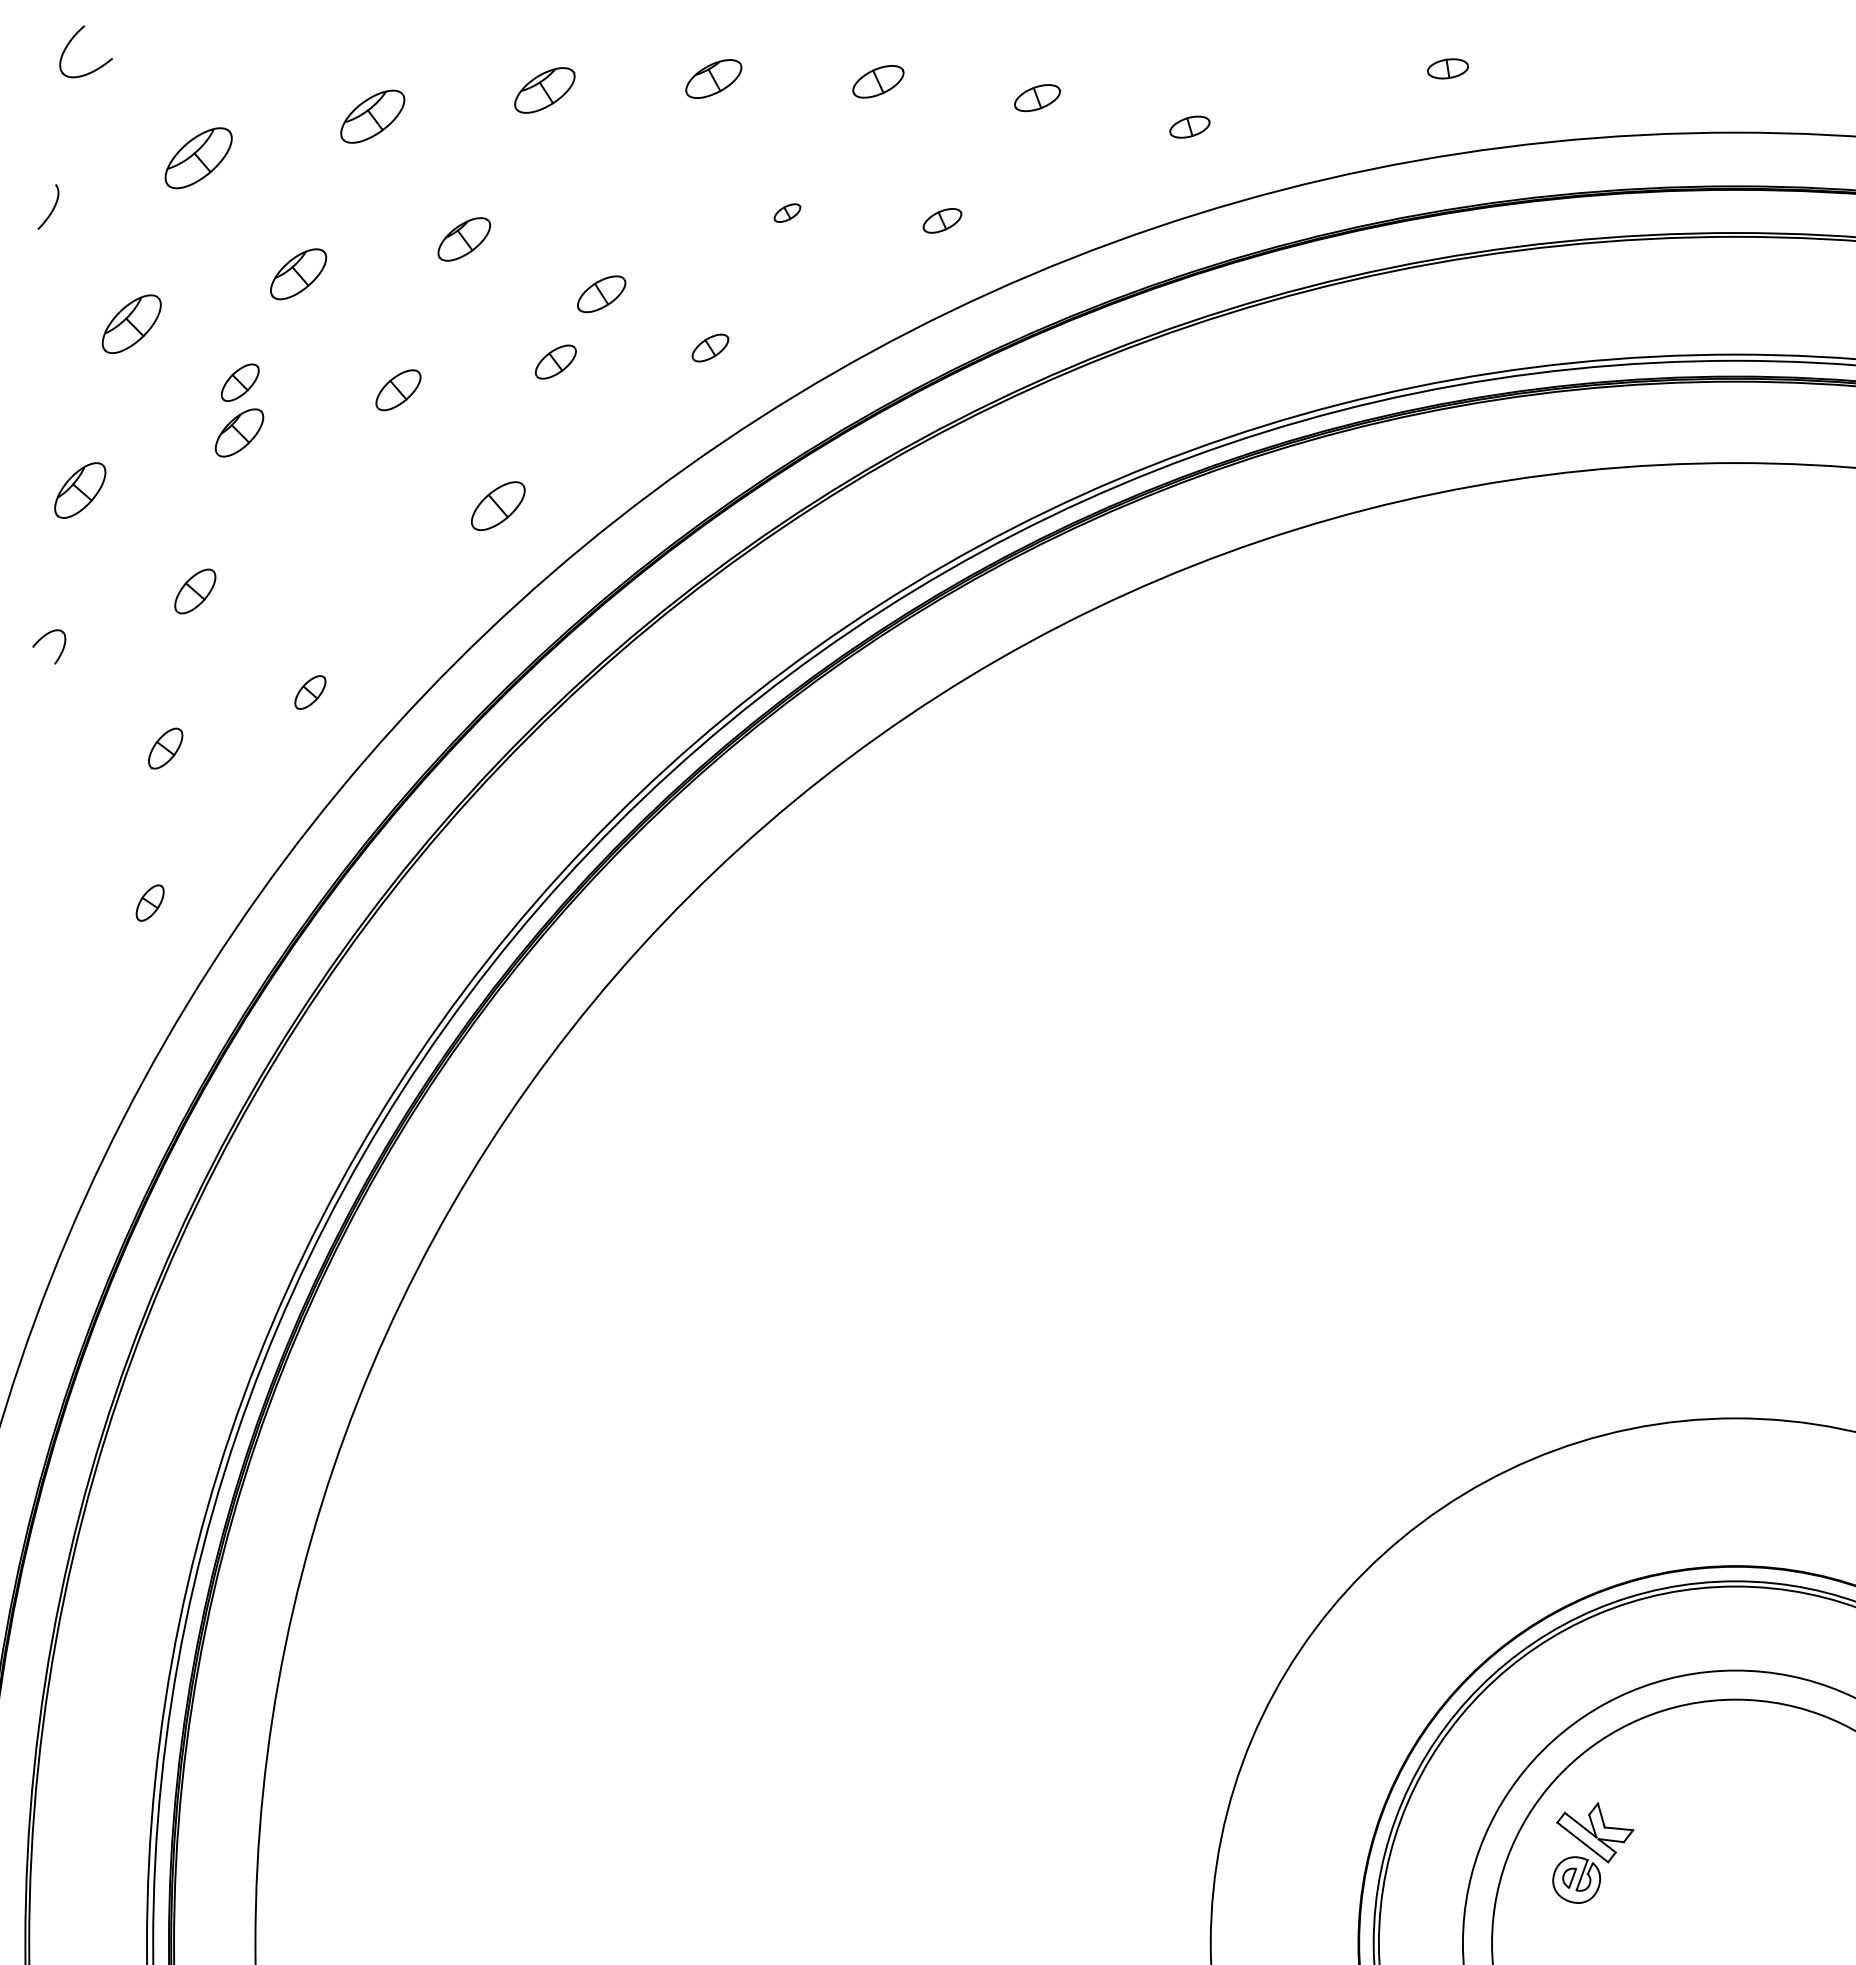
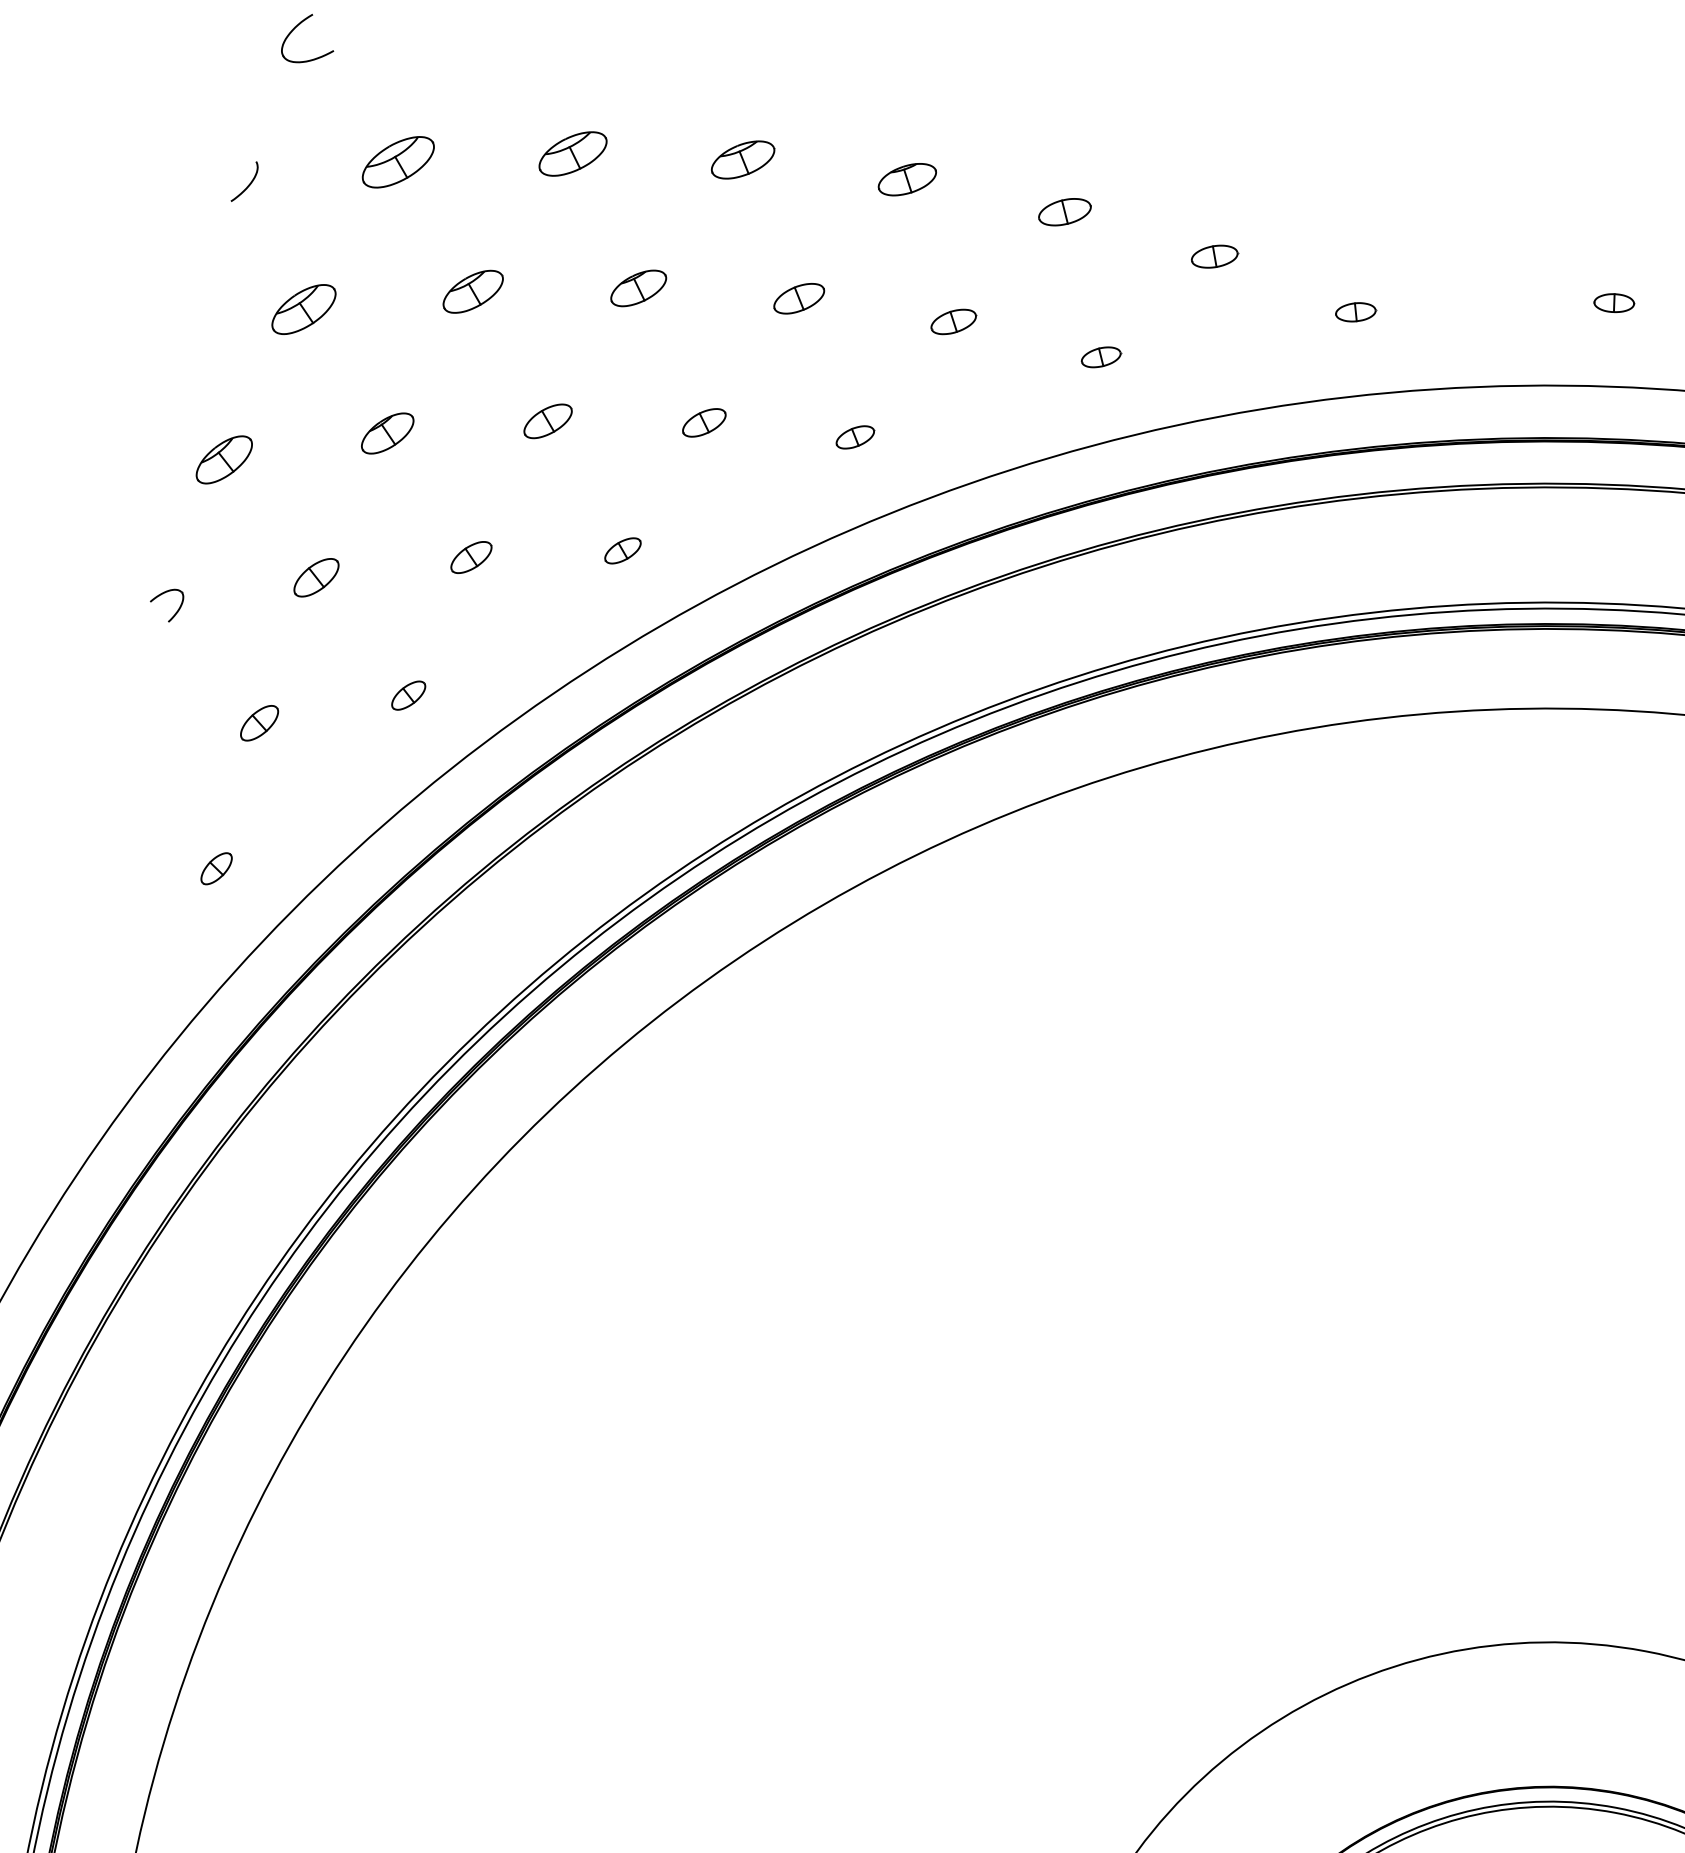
part: (787, 212) -> (953, 321), size x1.67
part: (601, 294) -> (799, 298), moved
part: (239, 382) -> (470, 557), moved
part: (498, 506) -> (623, 551), size x0.62

